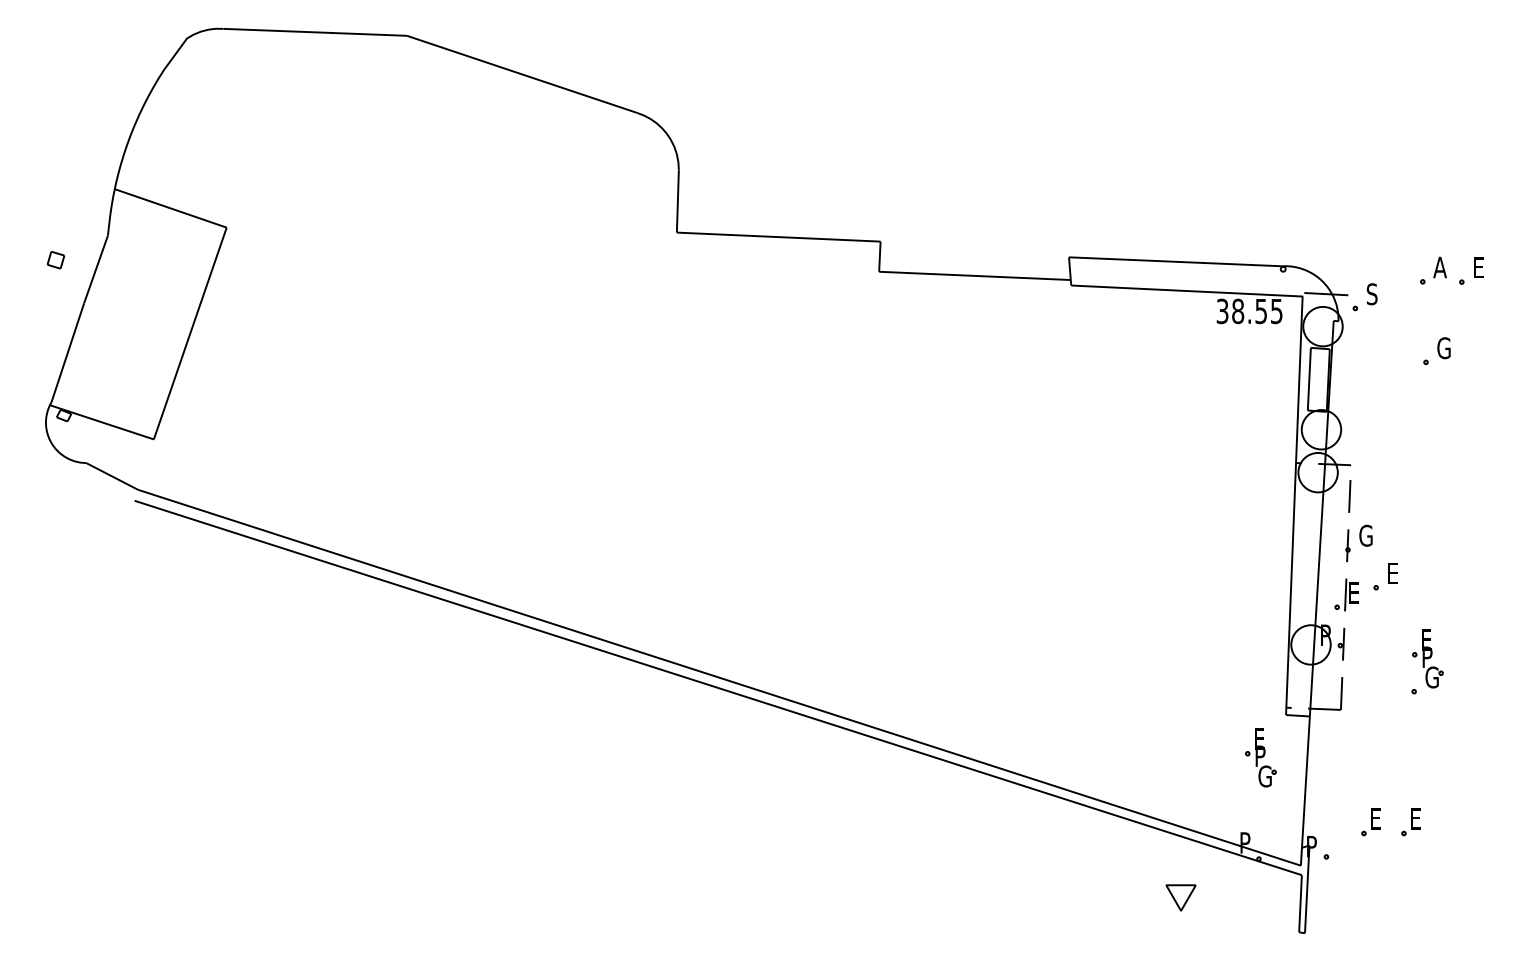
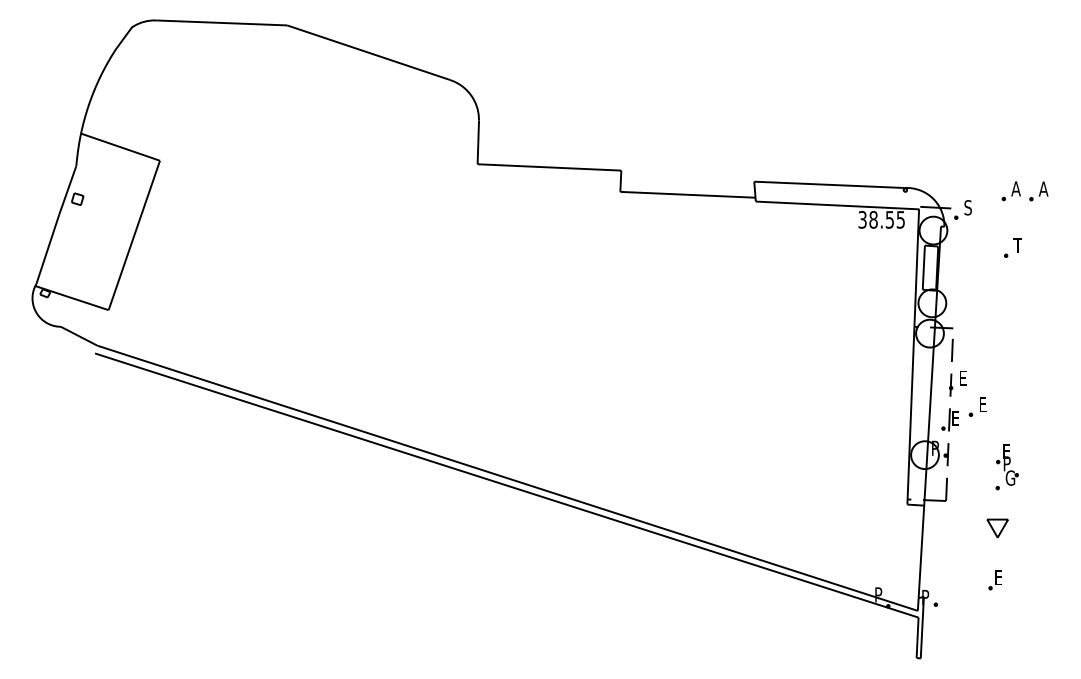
part: (55, 260) -> (77, 199), moved
text: (1478, 267) -> (1043, 188), E -> A
text: (1443, 348) -> (1018, 246), G -> T
text: (1365, 535) -> (963, 377), G -> E
part: (1260, 757) -> (889, 534), removed
part: (1370, 822) -> (966, 580), removed
part: (1180, 897) -> (997, 528), moved

